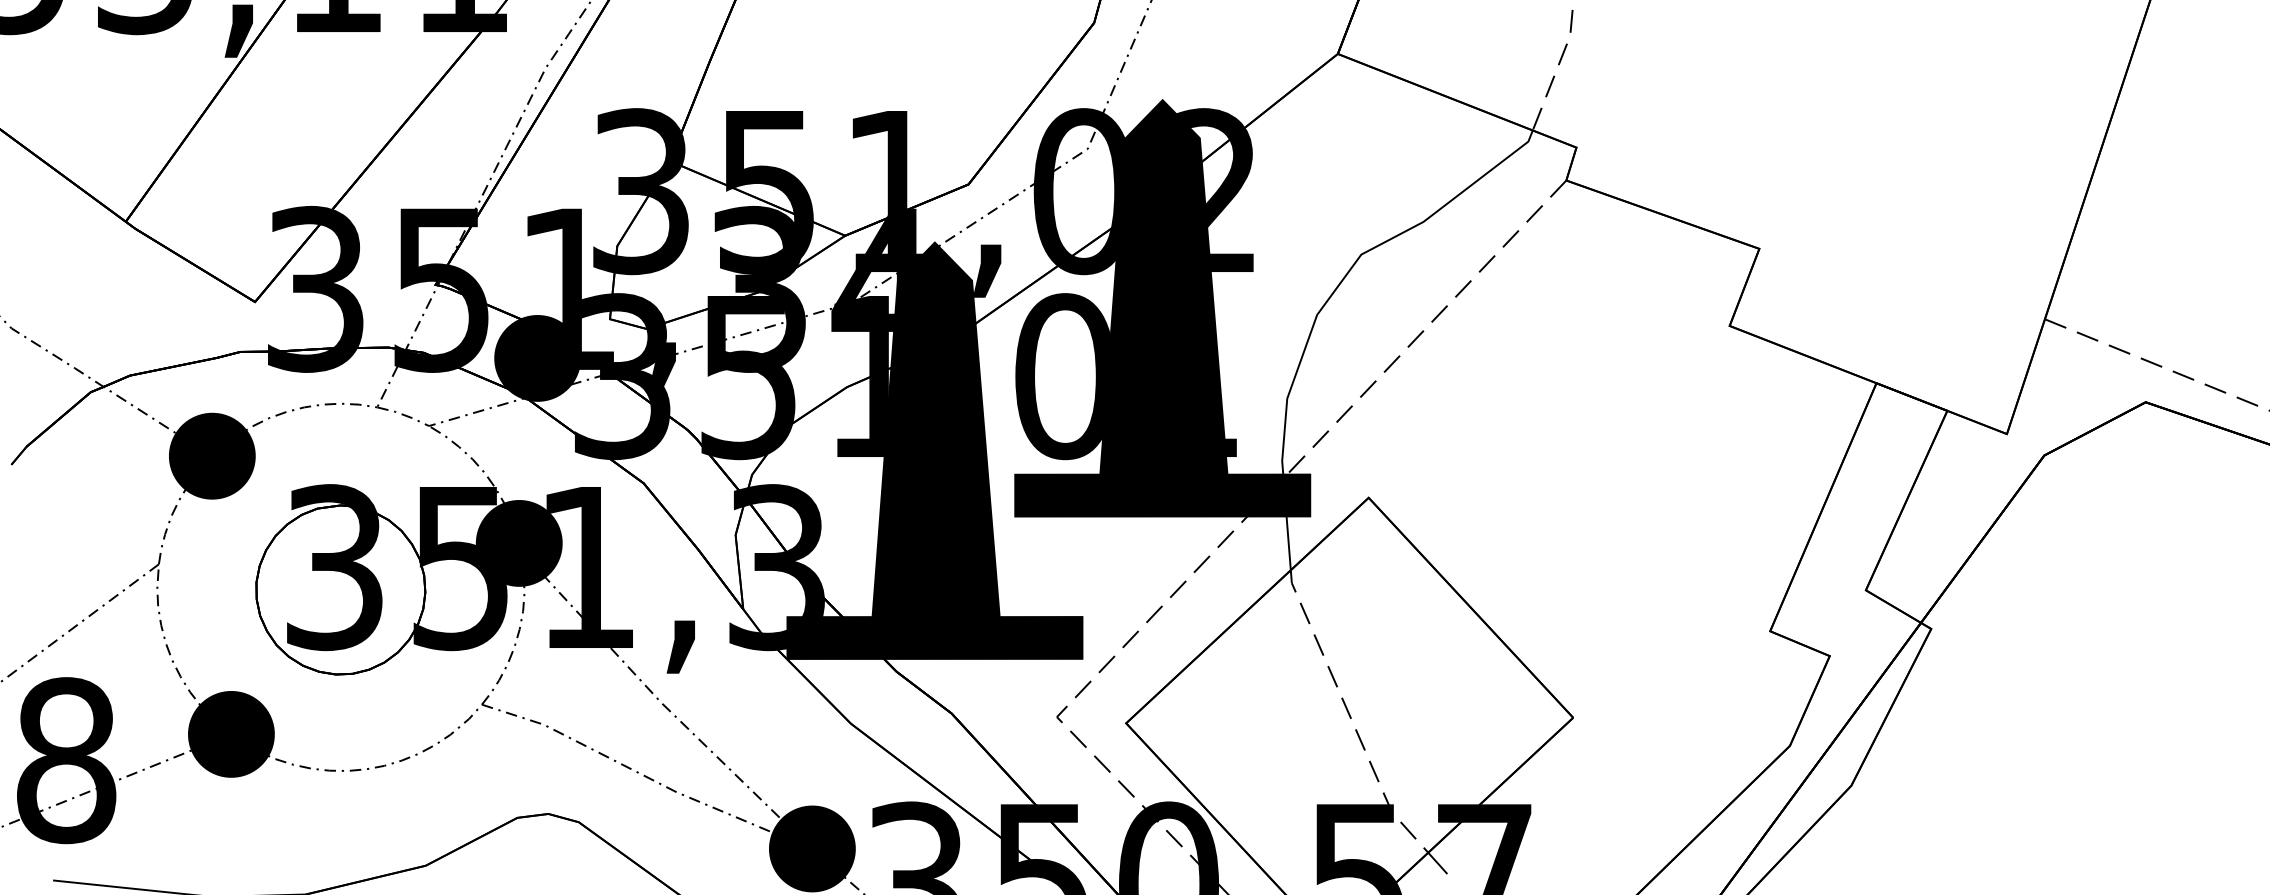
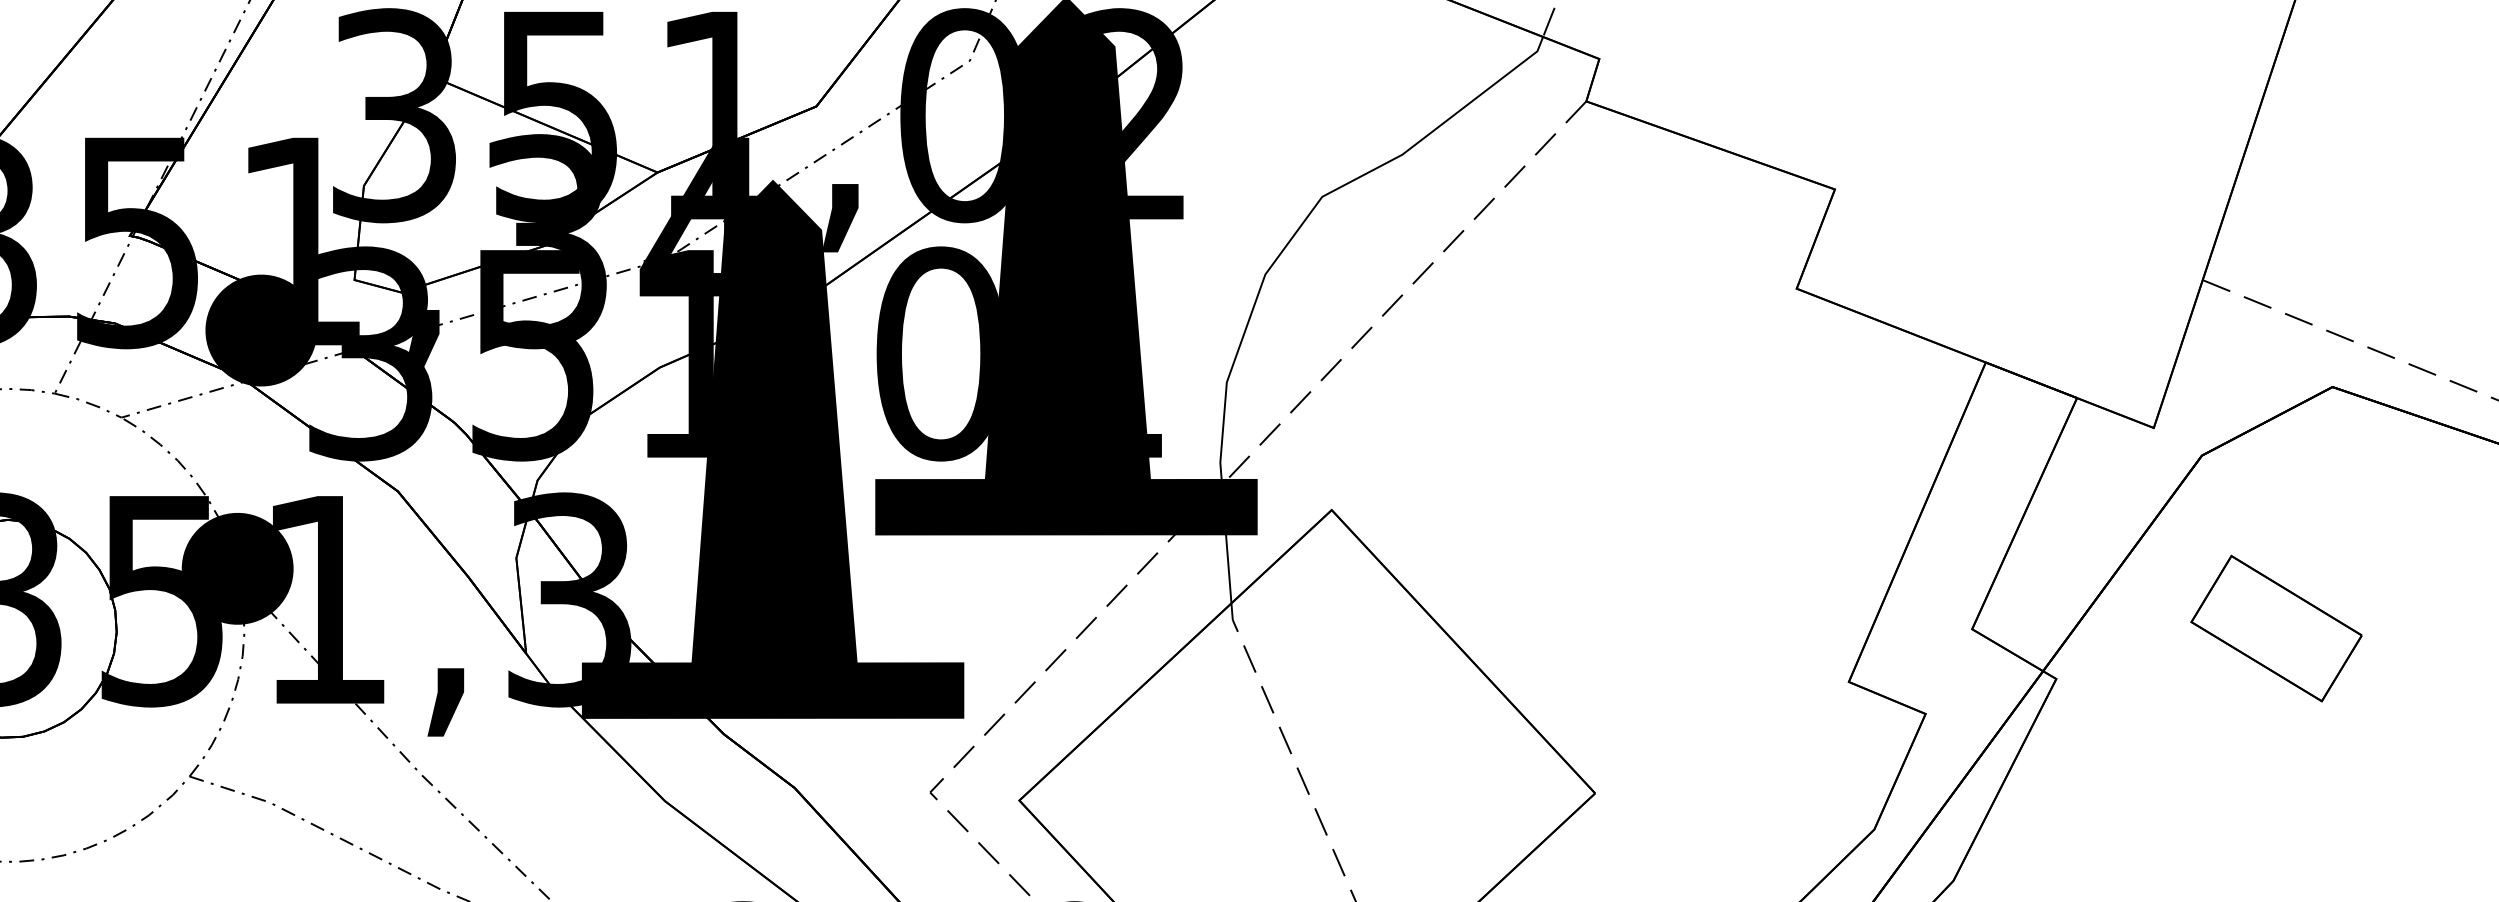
part: (2102, 589) -> (2276, 628), added

